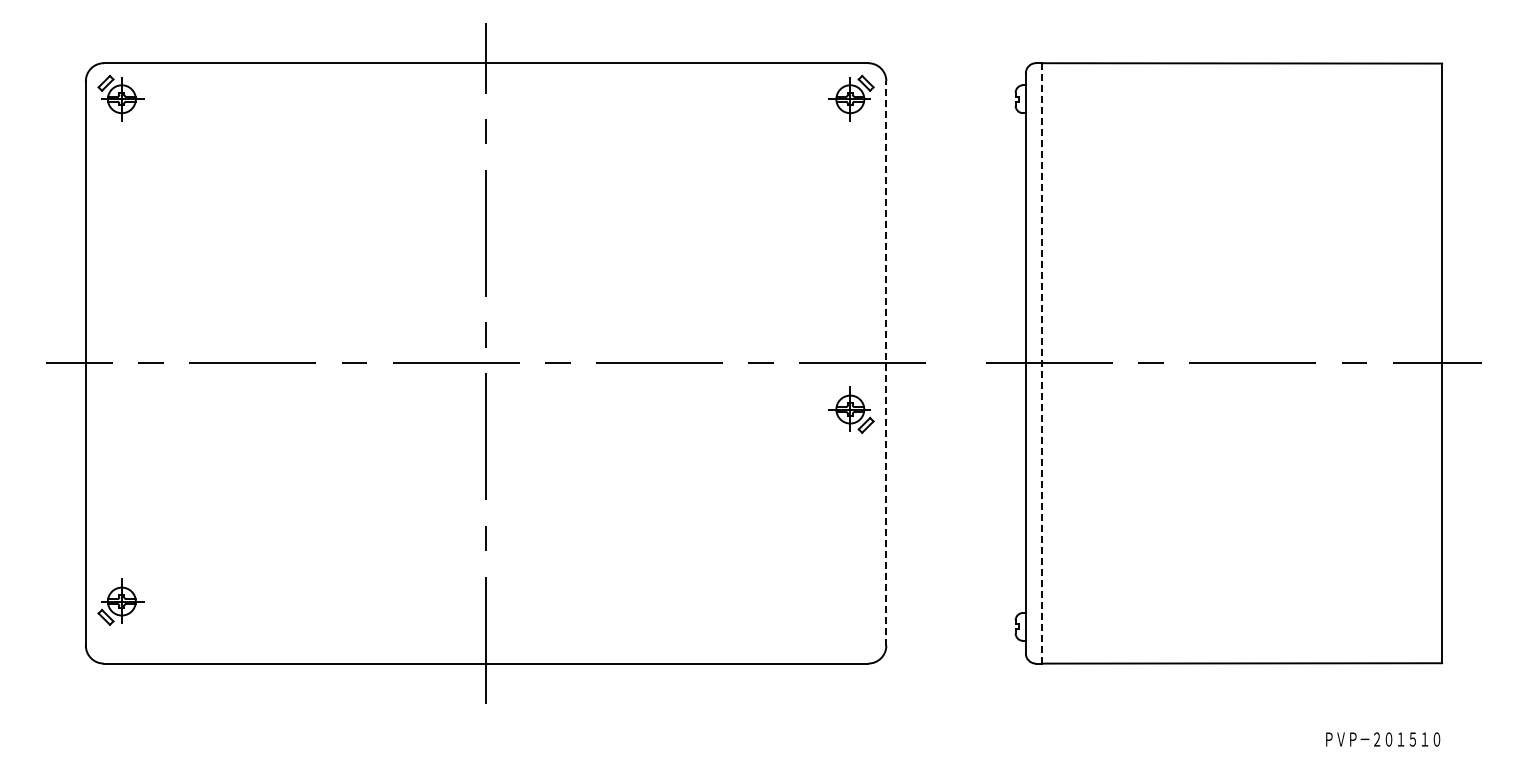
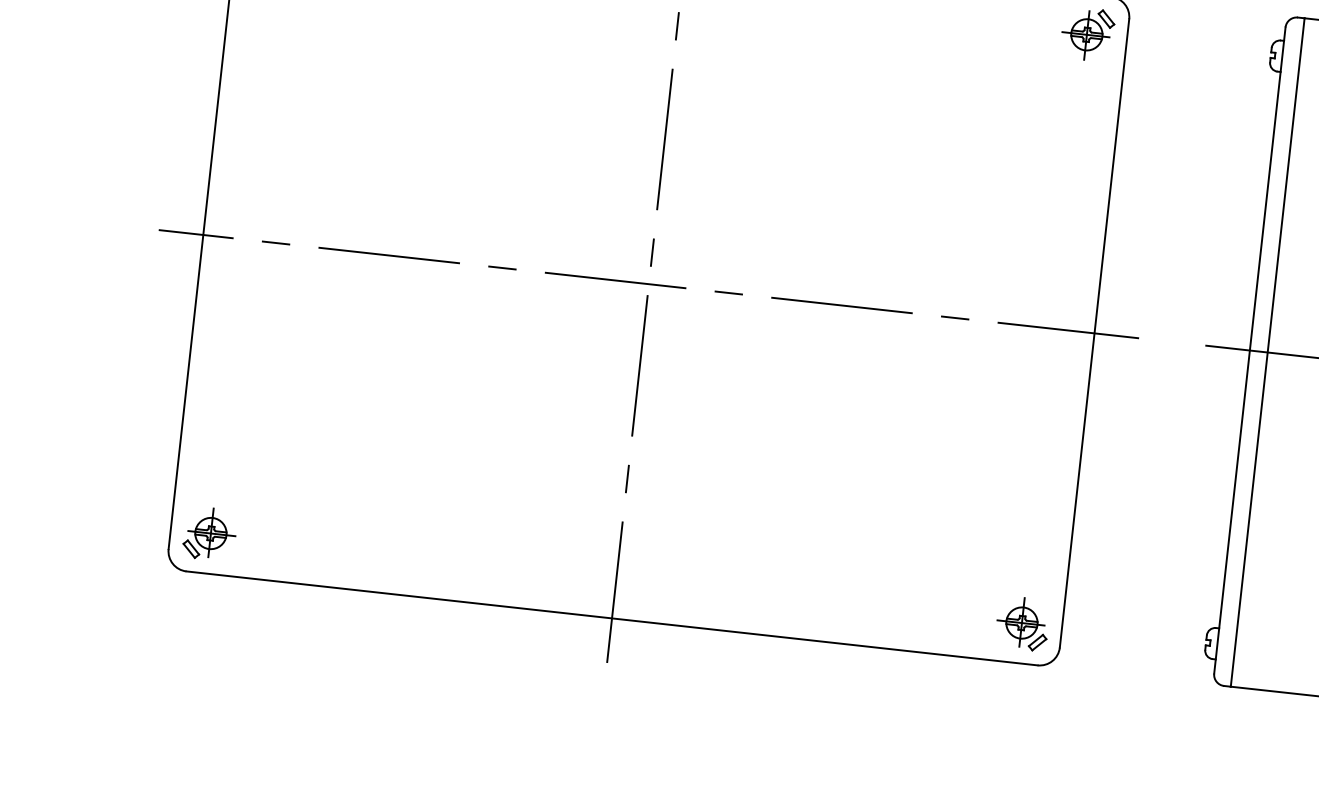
line: (886, 362) -> (1094, 332), dashed -> solid
line: (1041, 363) -> (1267, 352), dashed -> solid
part: (851, 409) -> (1023, 623), moved
part: (120, 601) -> (209, 533), moved

